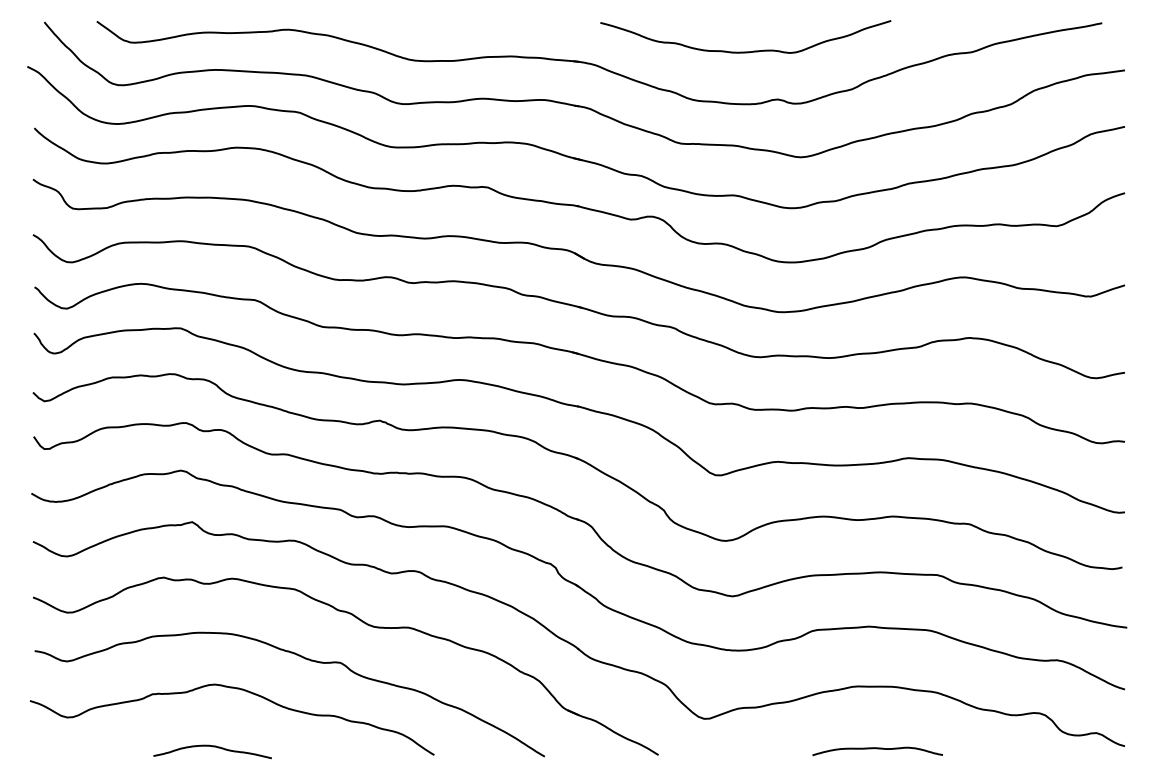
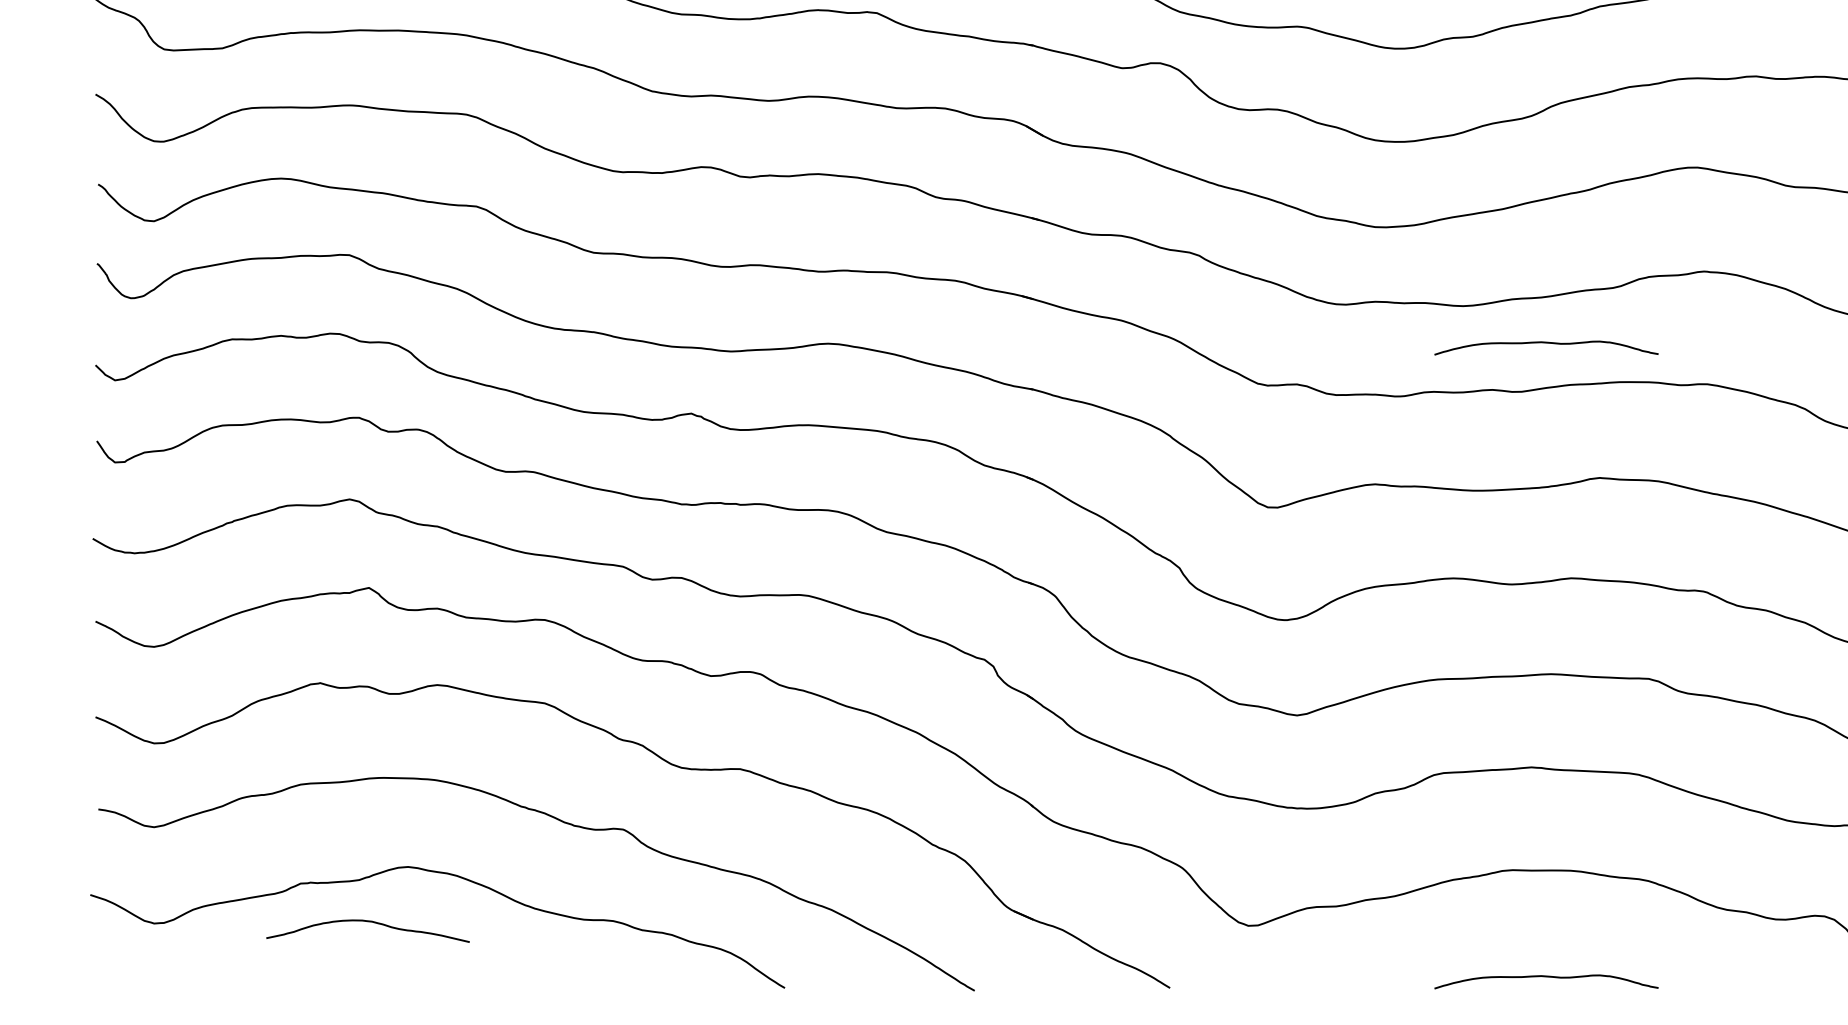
curve: (877, 380) -> (1546, 344), added
curve: (212, 747) -> (367, 923), moved

